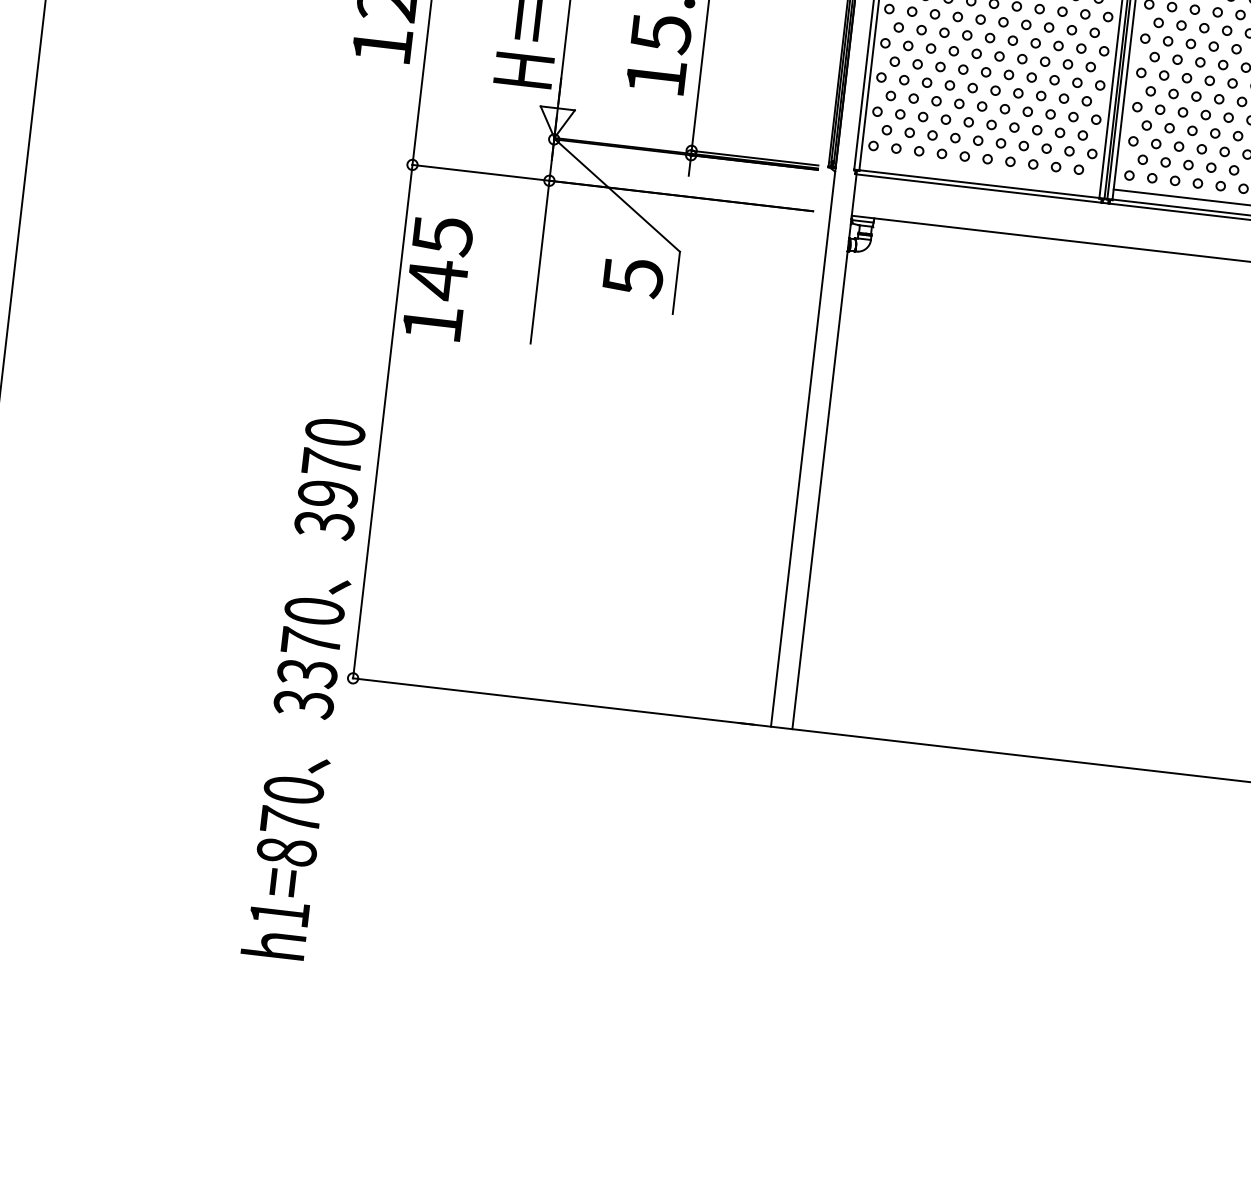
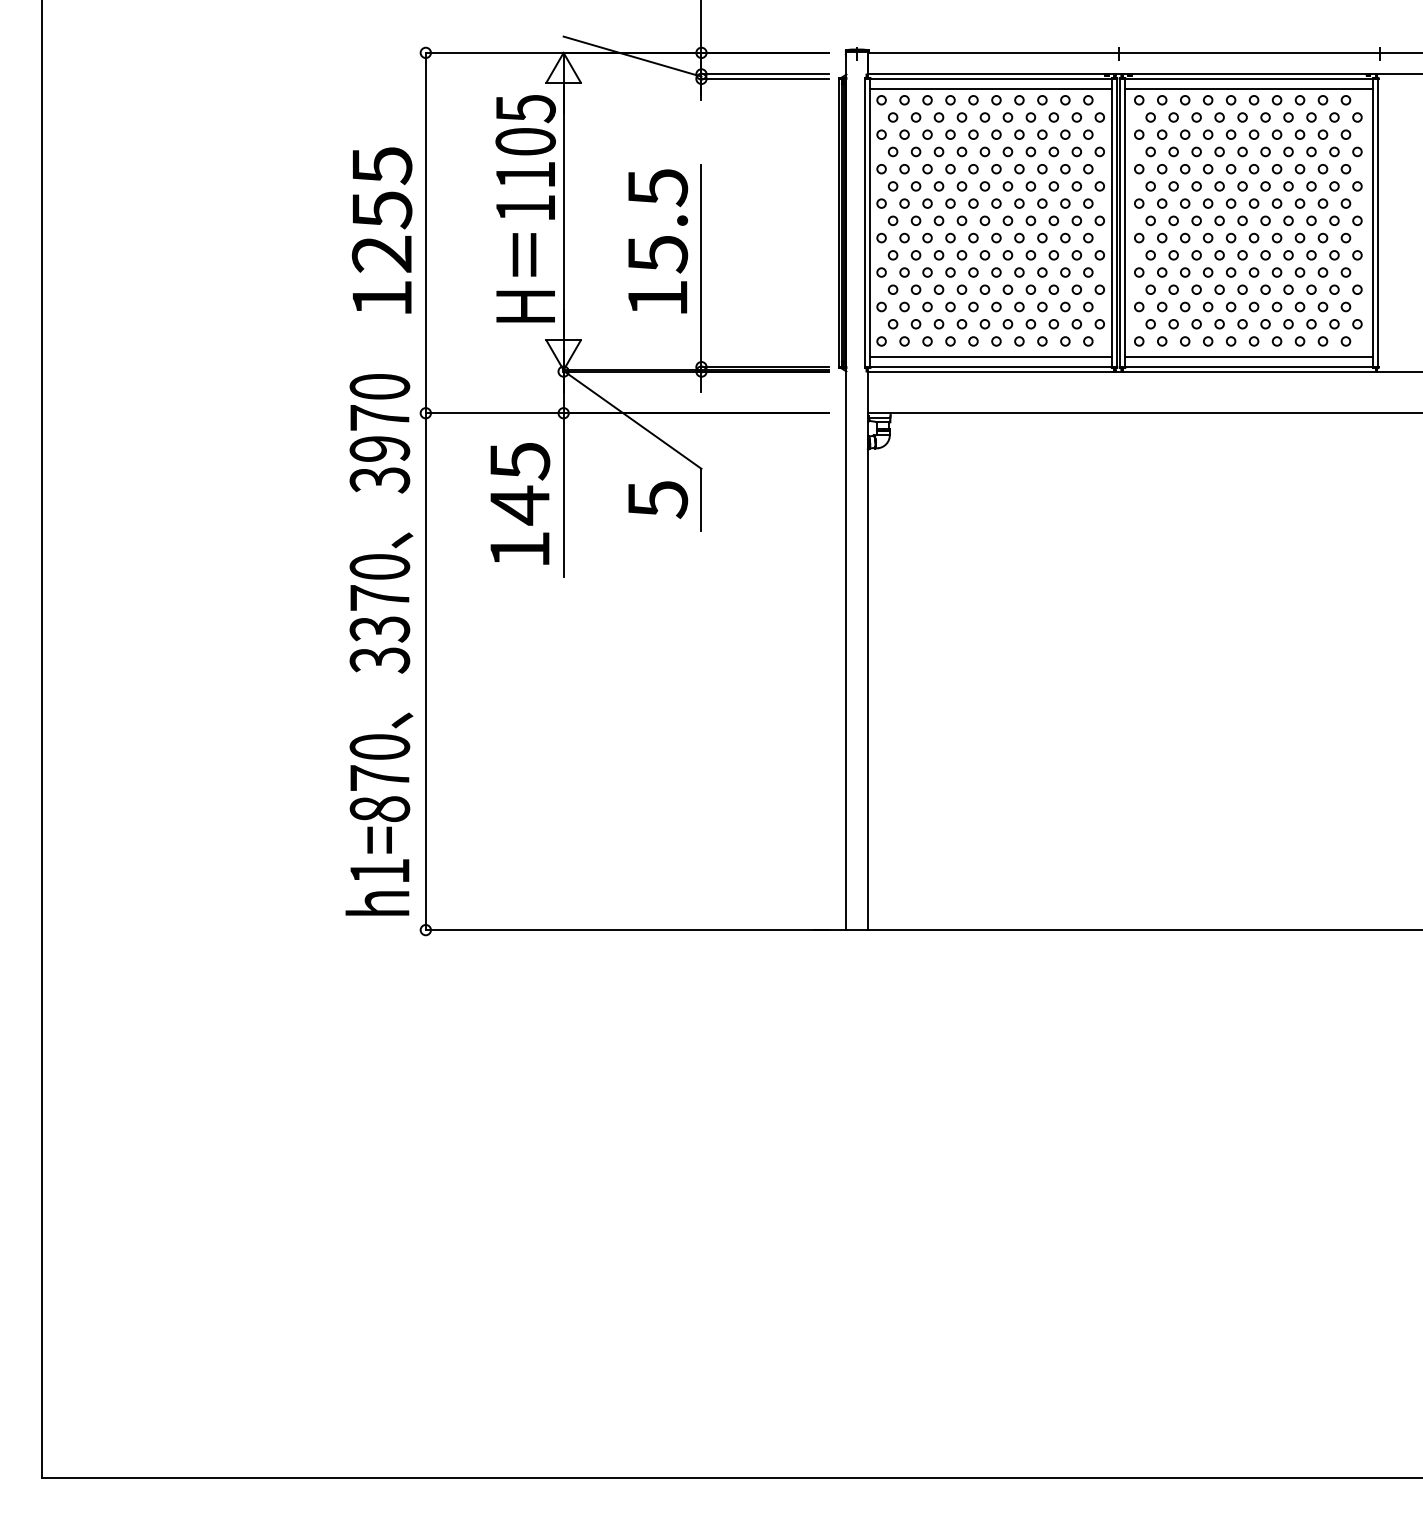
line: (979, 174) -> (990, 357), added
text: (438, 277) -> (520, 503), moved
text: (305, 688) -> (379, 644), moved

